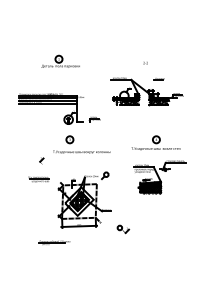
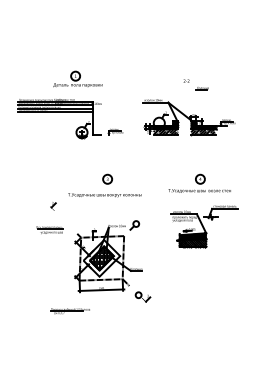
part: (158, 79) -> (201, 88), moved
part: (59, 104) -> (70, 112), moved
part: (69, 139) -> (107, 178), moved
part: (122, 228) -> (142, 296), moved

